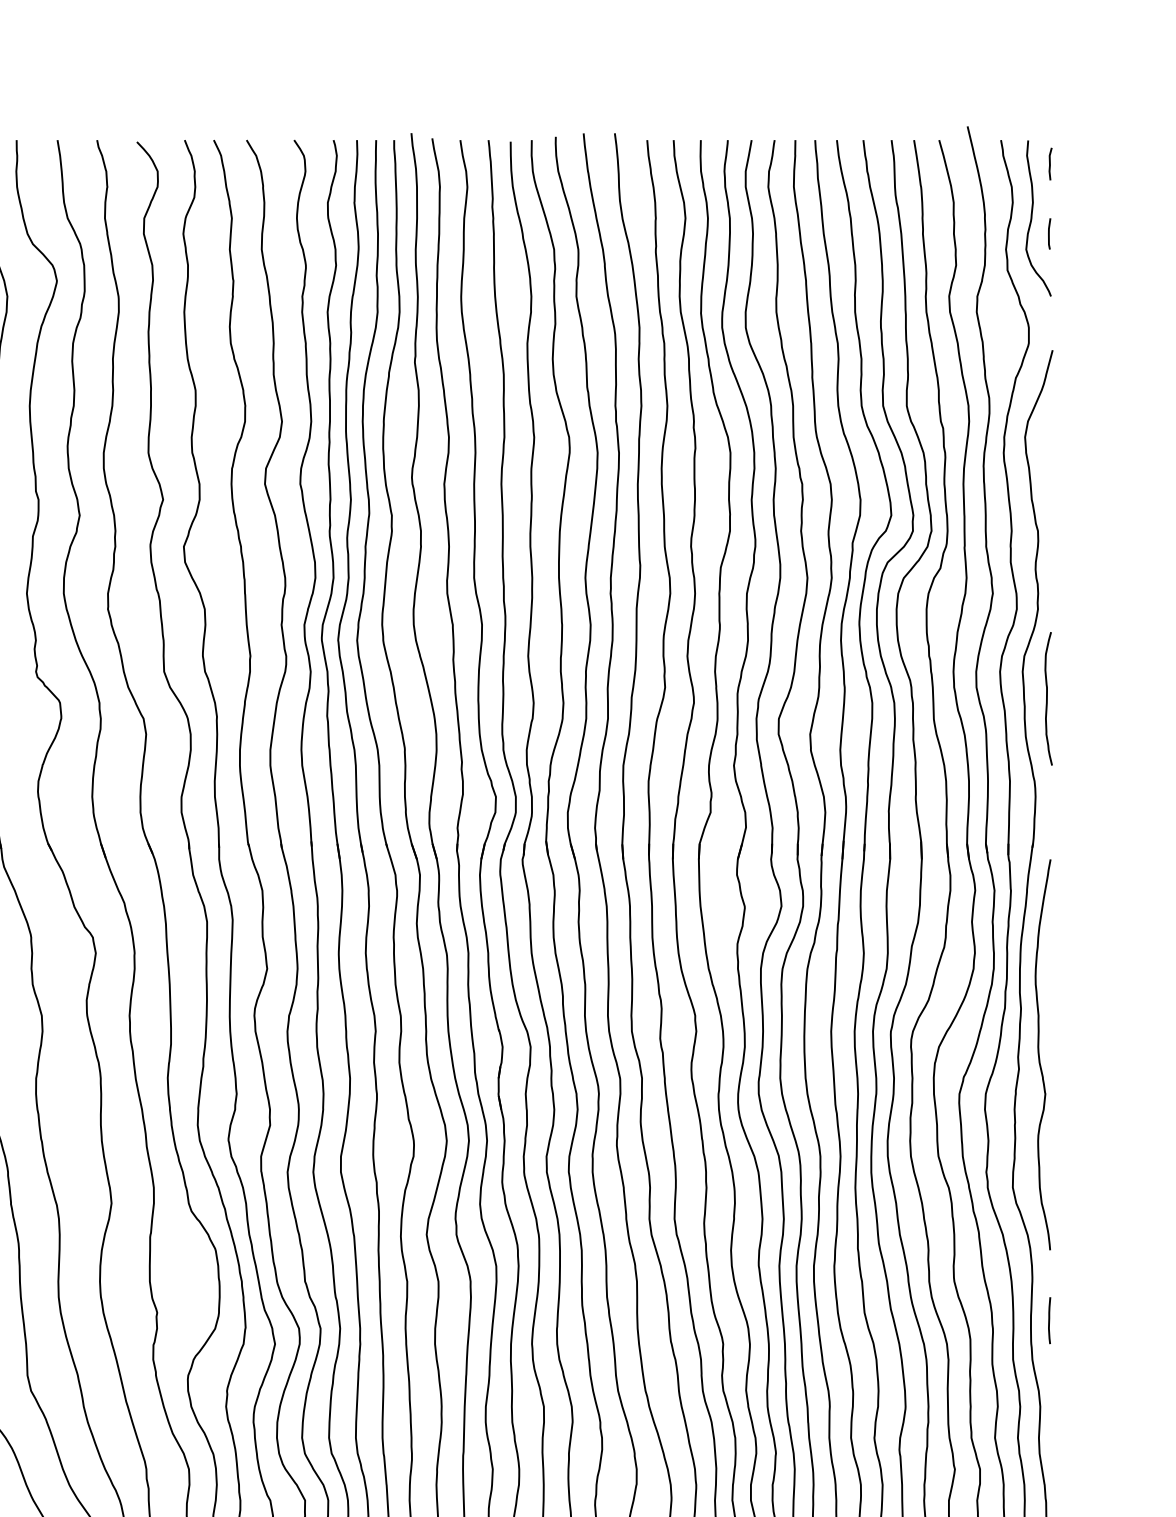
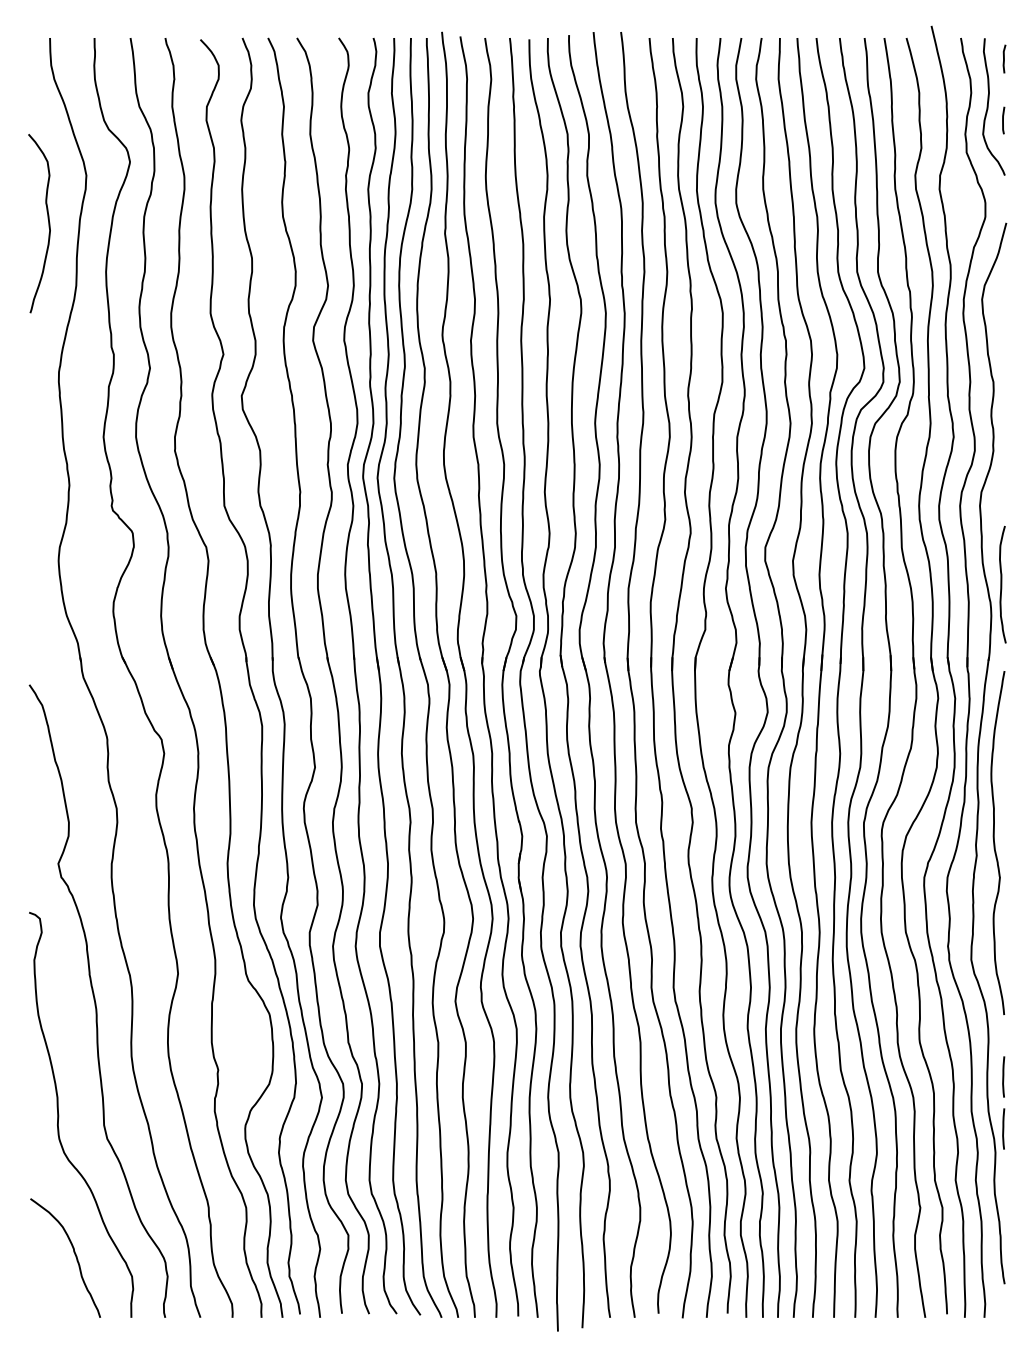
curve: (1048, 698) -> (1002, 584), moved
line: (1049, 1379) -> (1003, 1128), added

